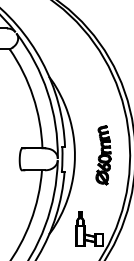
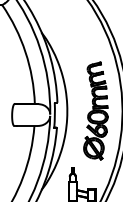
part: (103, 154) -> (95, 110), size x1.67

